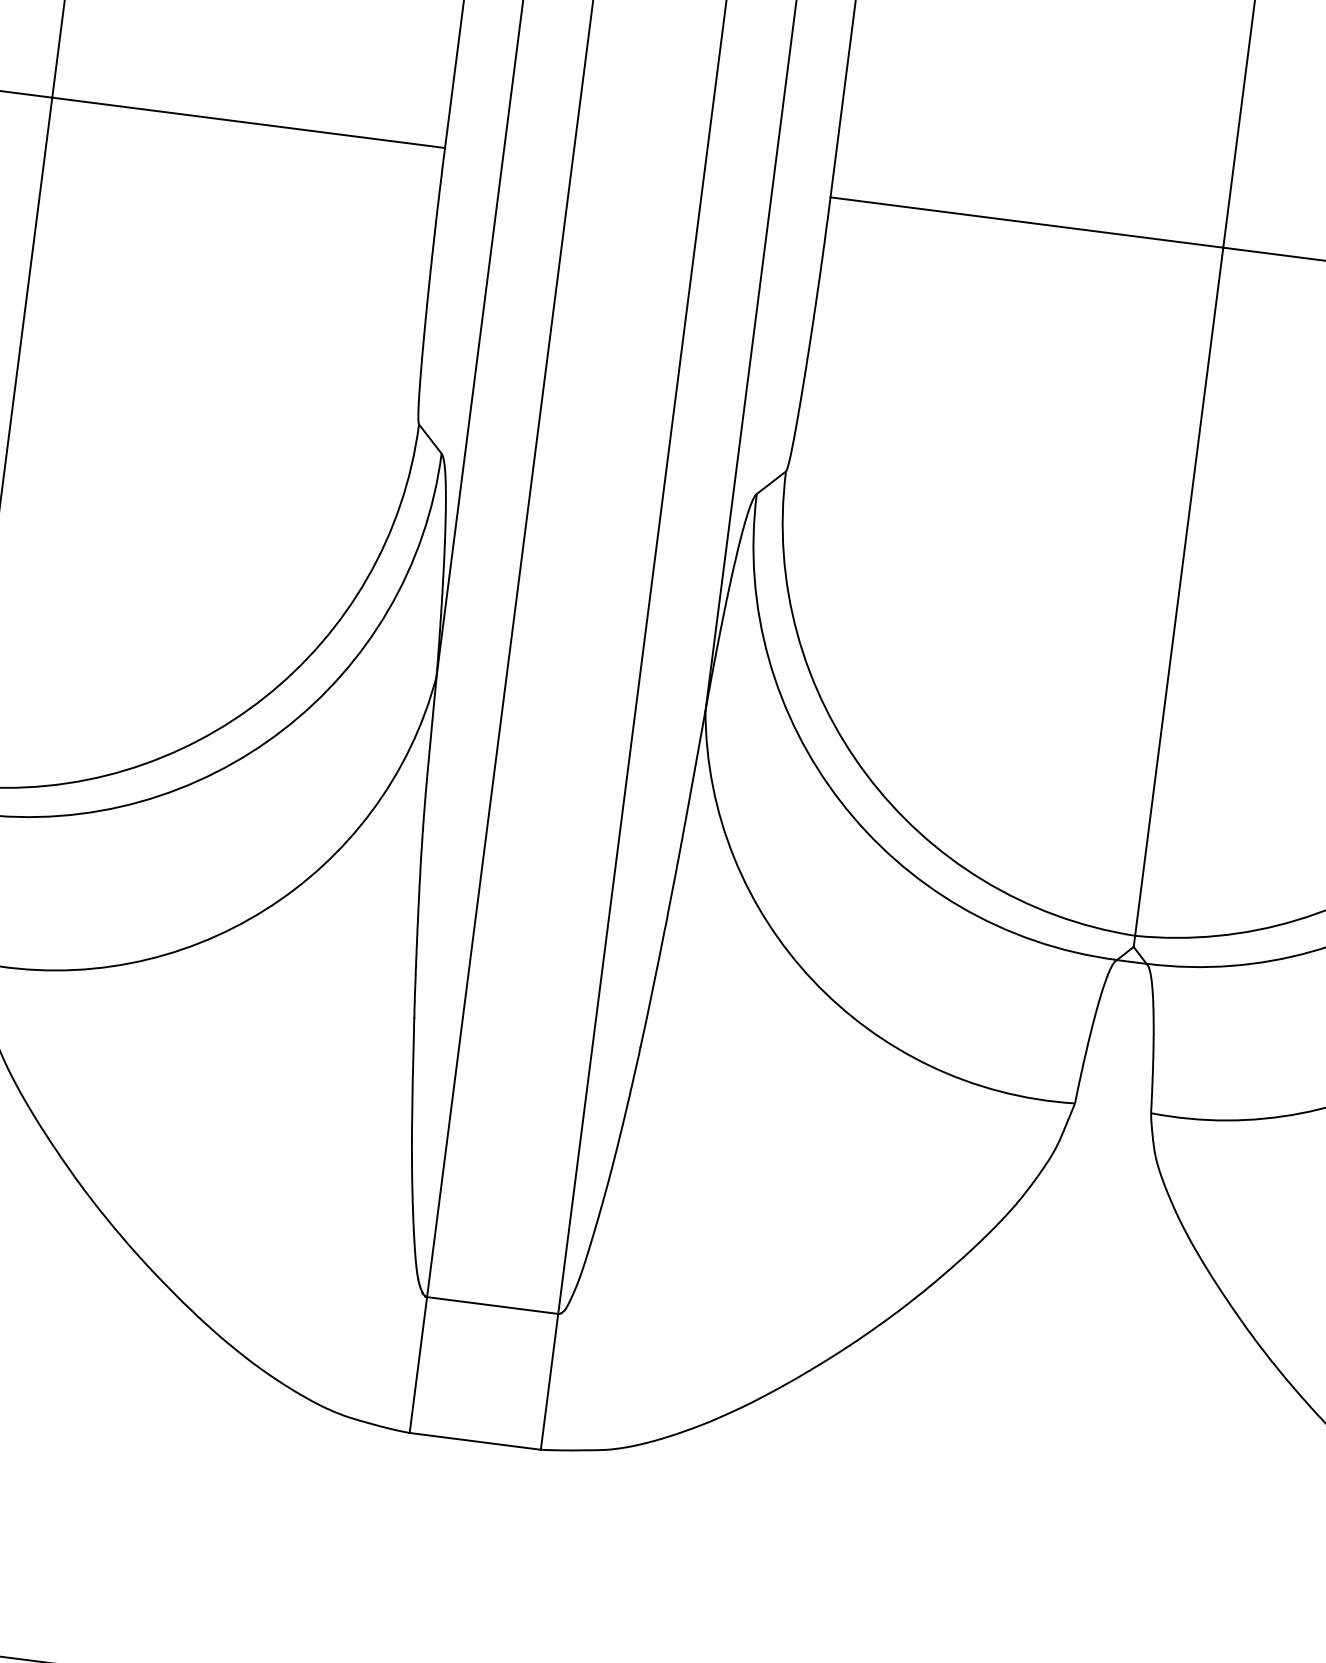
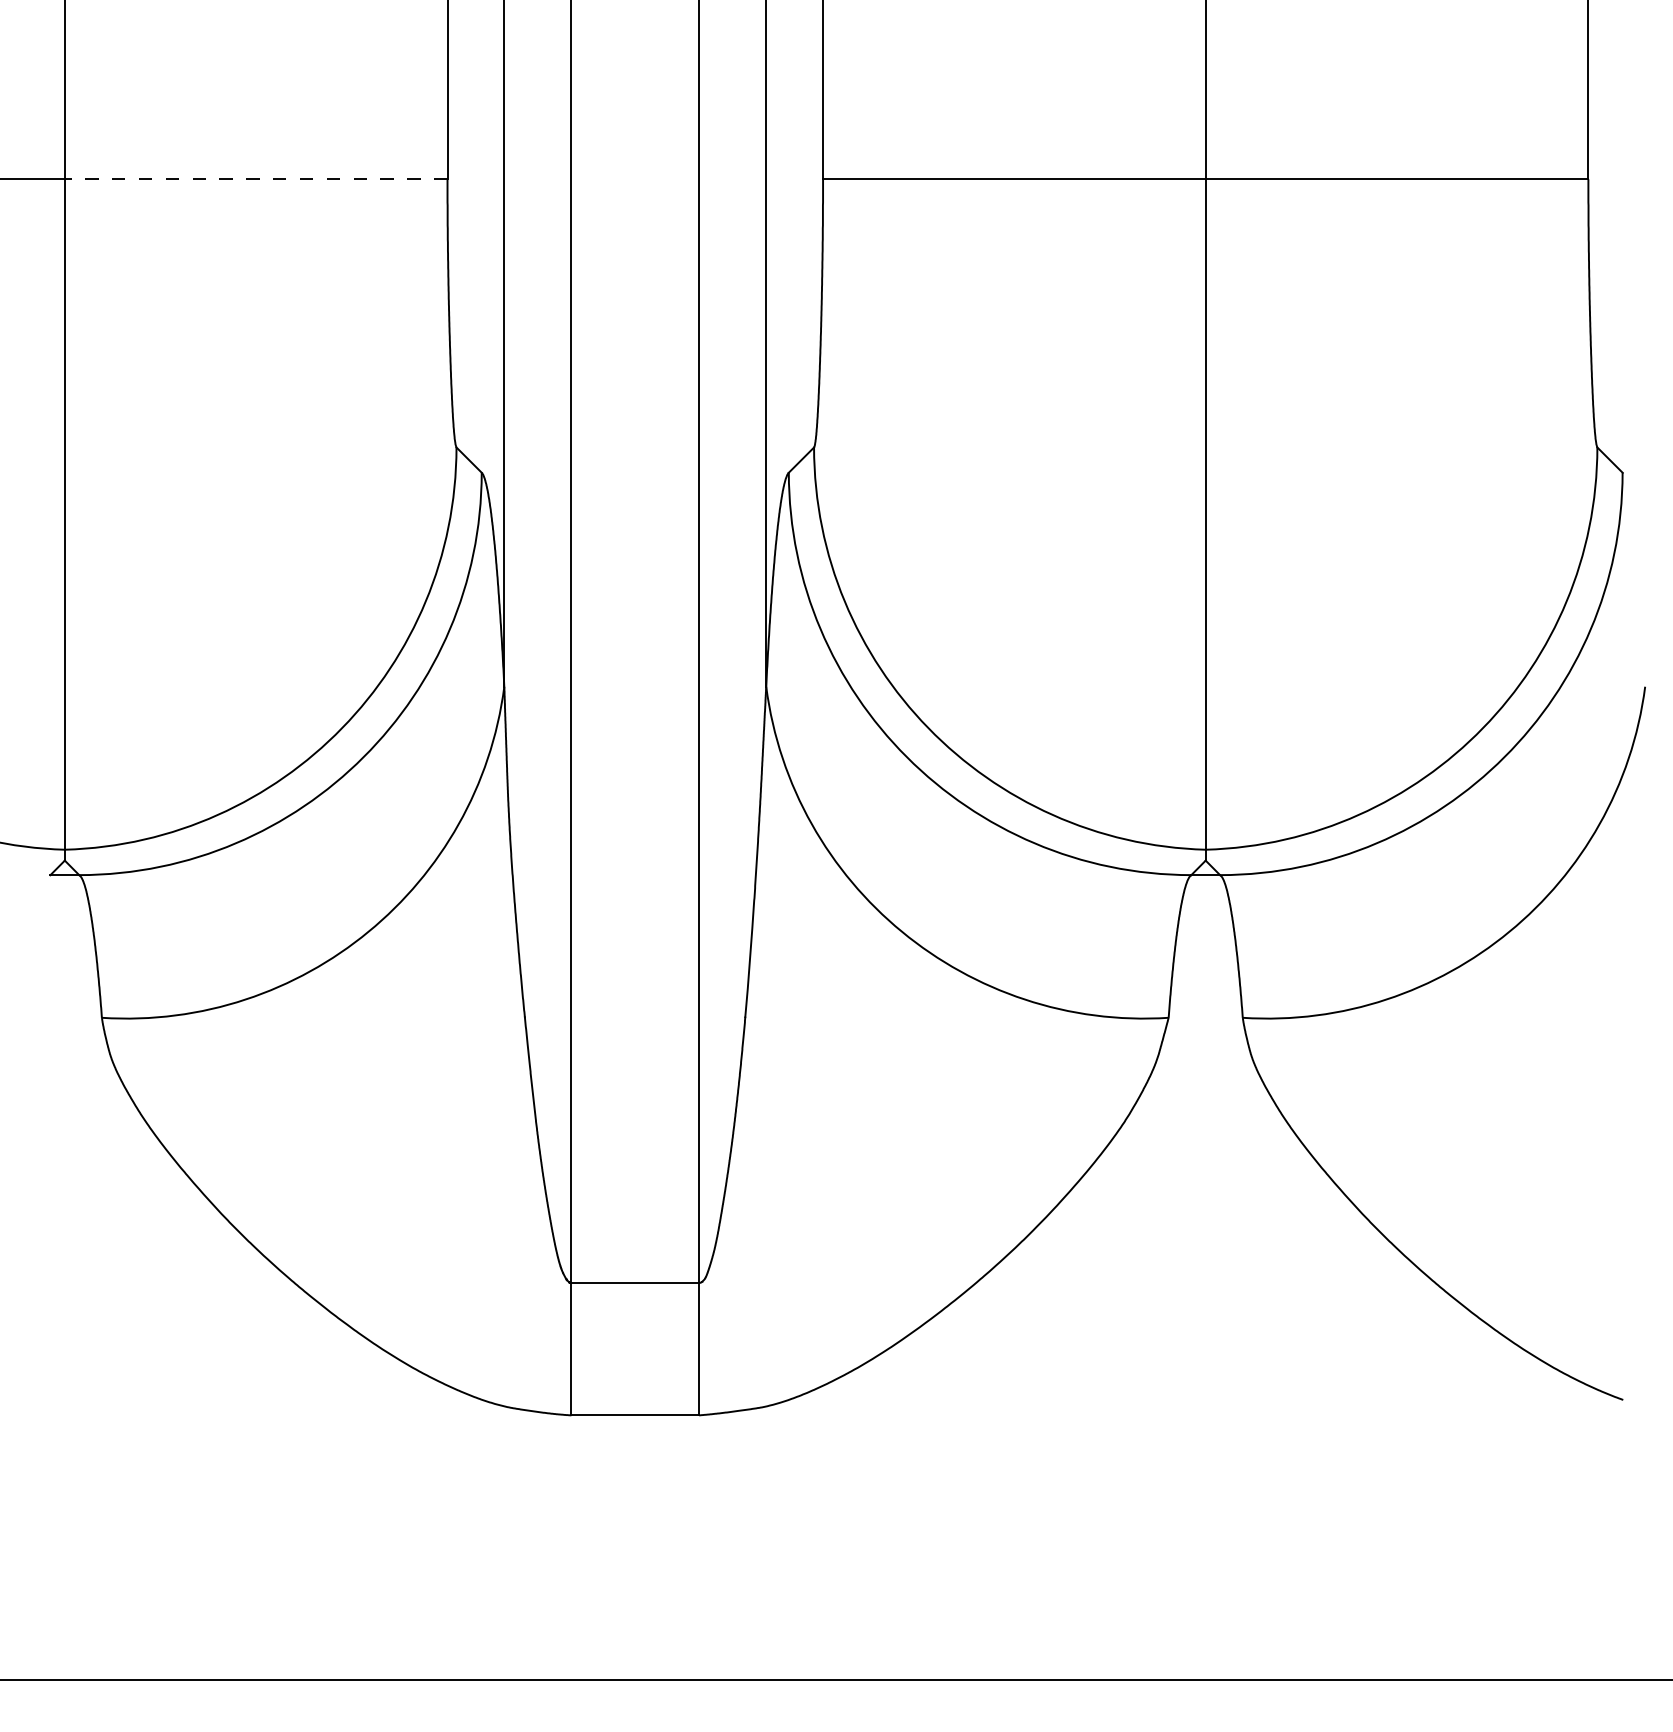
line: (247, 122) -> (255, 179), solid -> dashed

